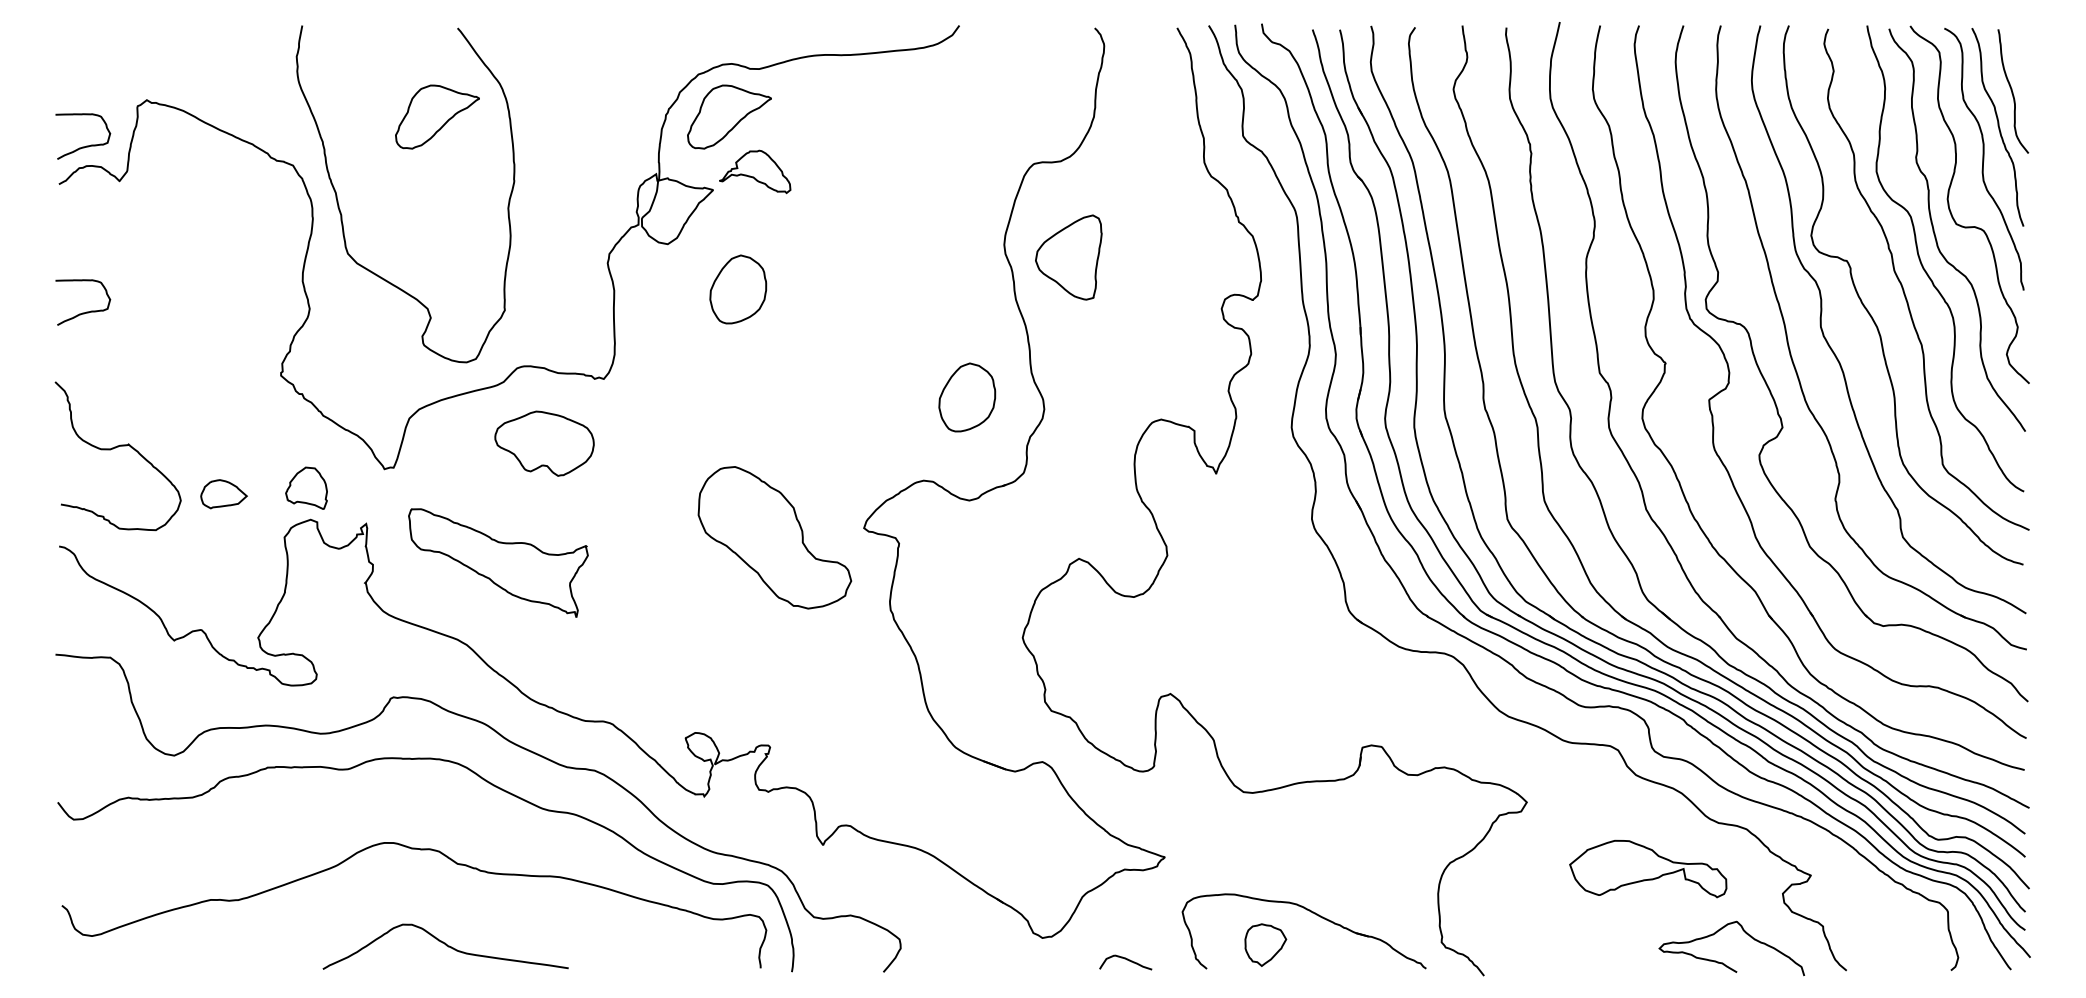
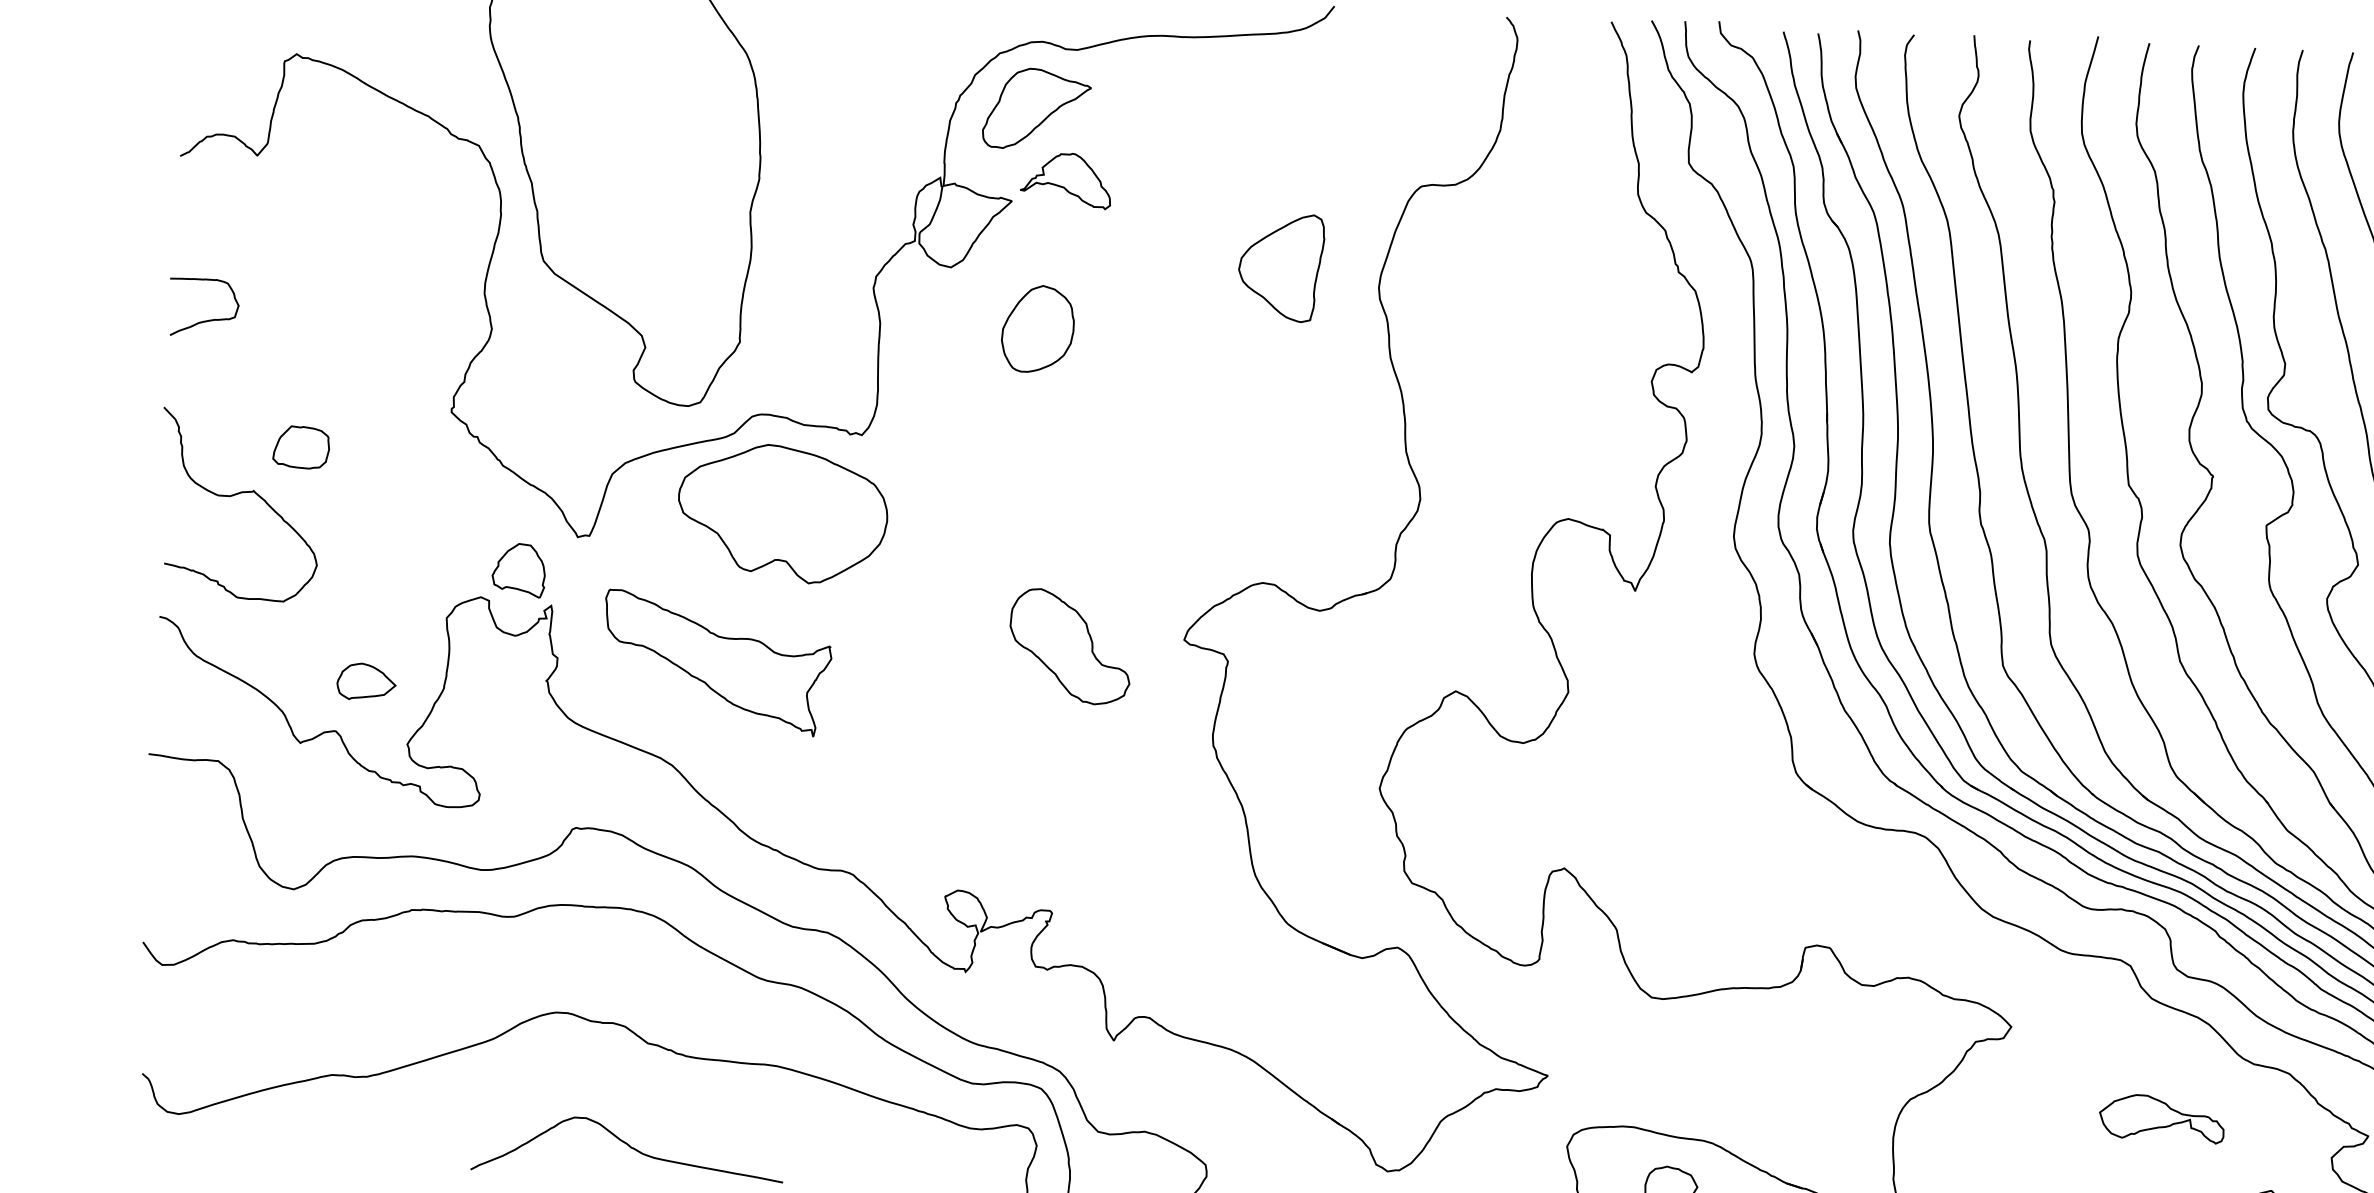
part: (437, 116) -> (665, 91), removed
curve: (86, 145) -> (217, 108), removed
part: (1068, 257) -> (1280, 267), moved
part: (967, 397) -> (1323, 479), removed
part: (164, 408) -> (301, 447), added
part: (544, 443) -> (782, 513), size x1.67
part: (306, 487) -> (518, 569), moved
part: (223, 494) -> (365, 682), moved
part: (774, 537) -> (1069, 646), size x0.62
part: (1648, 868) -> (2162, 1118), size x0.62

